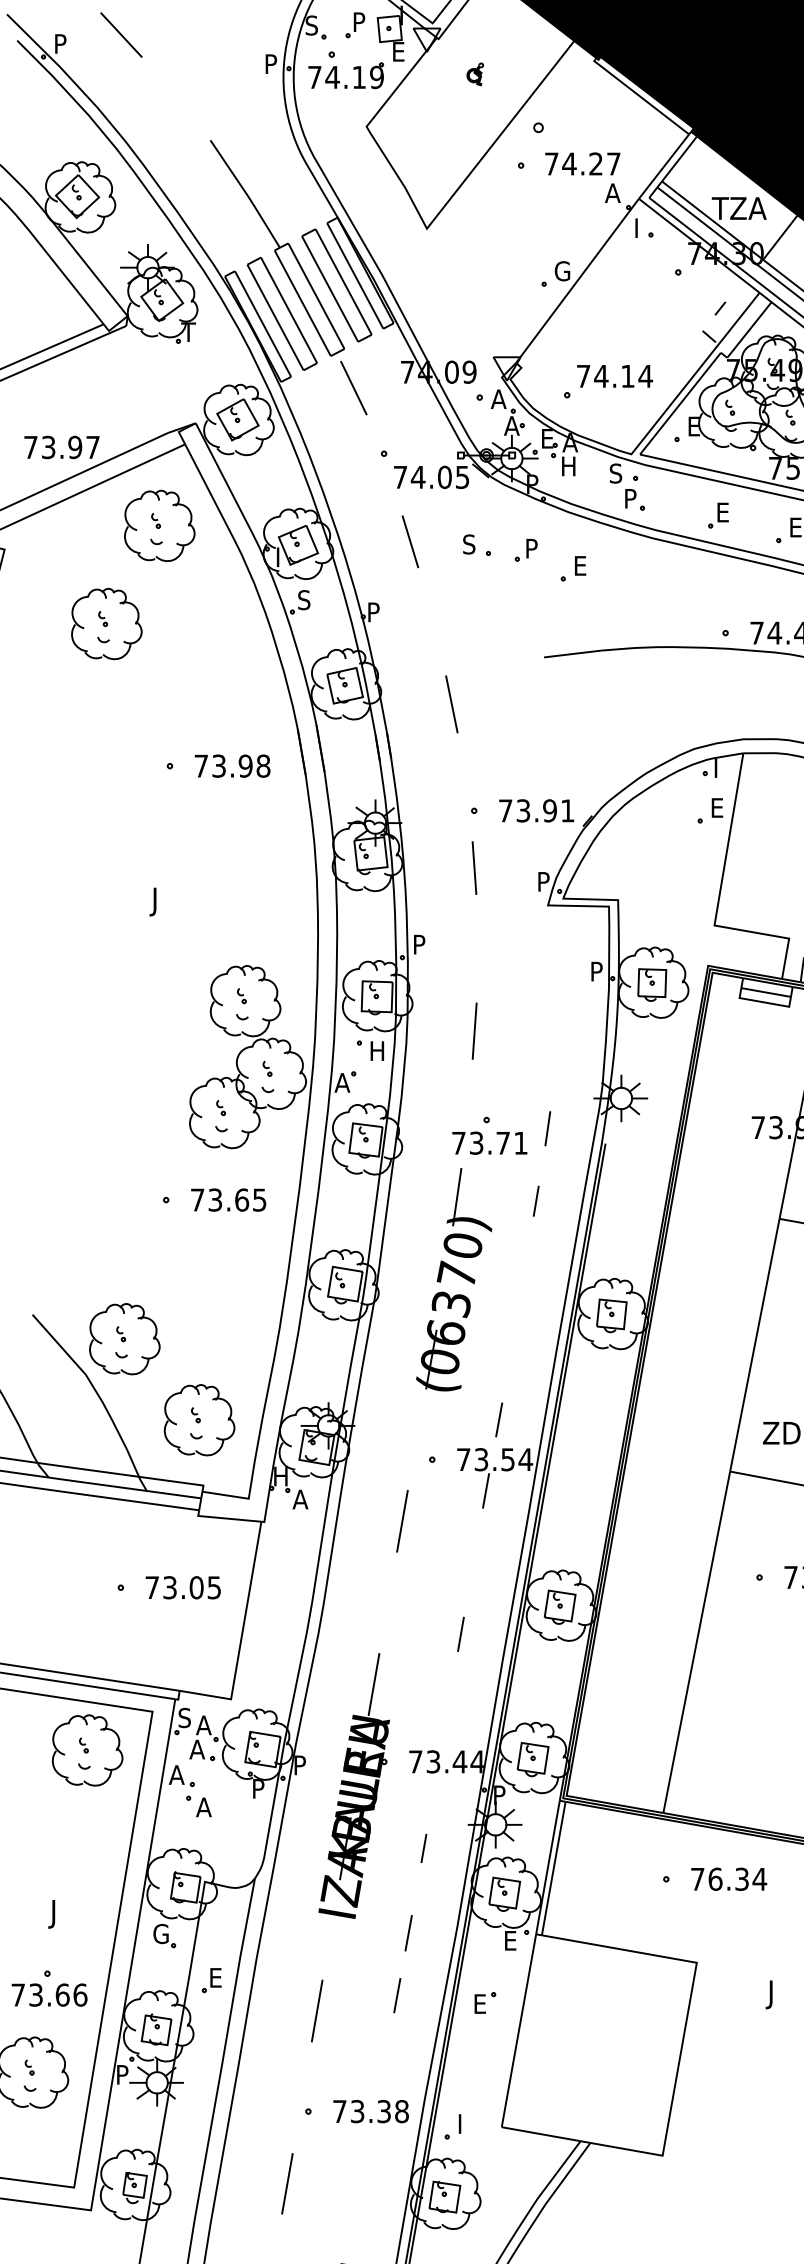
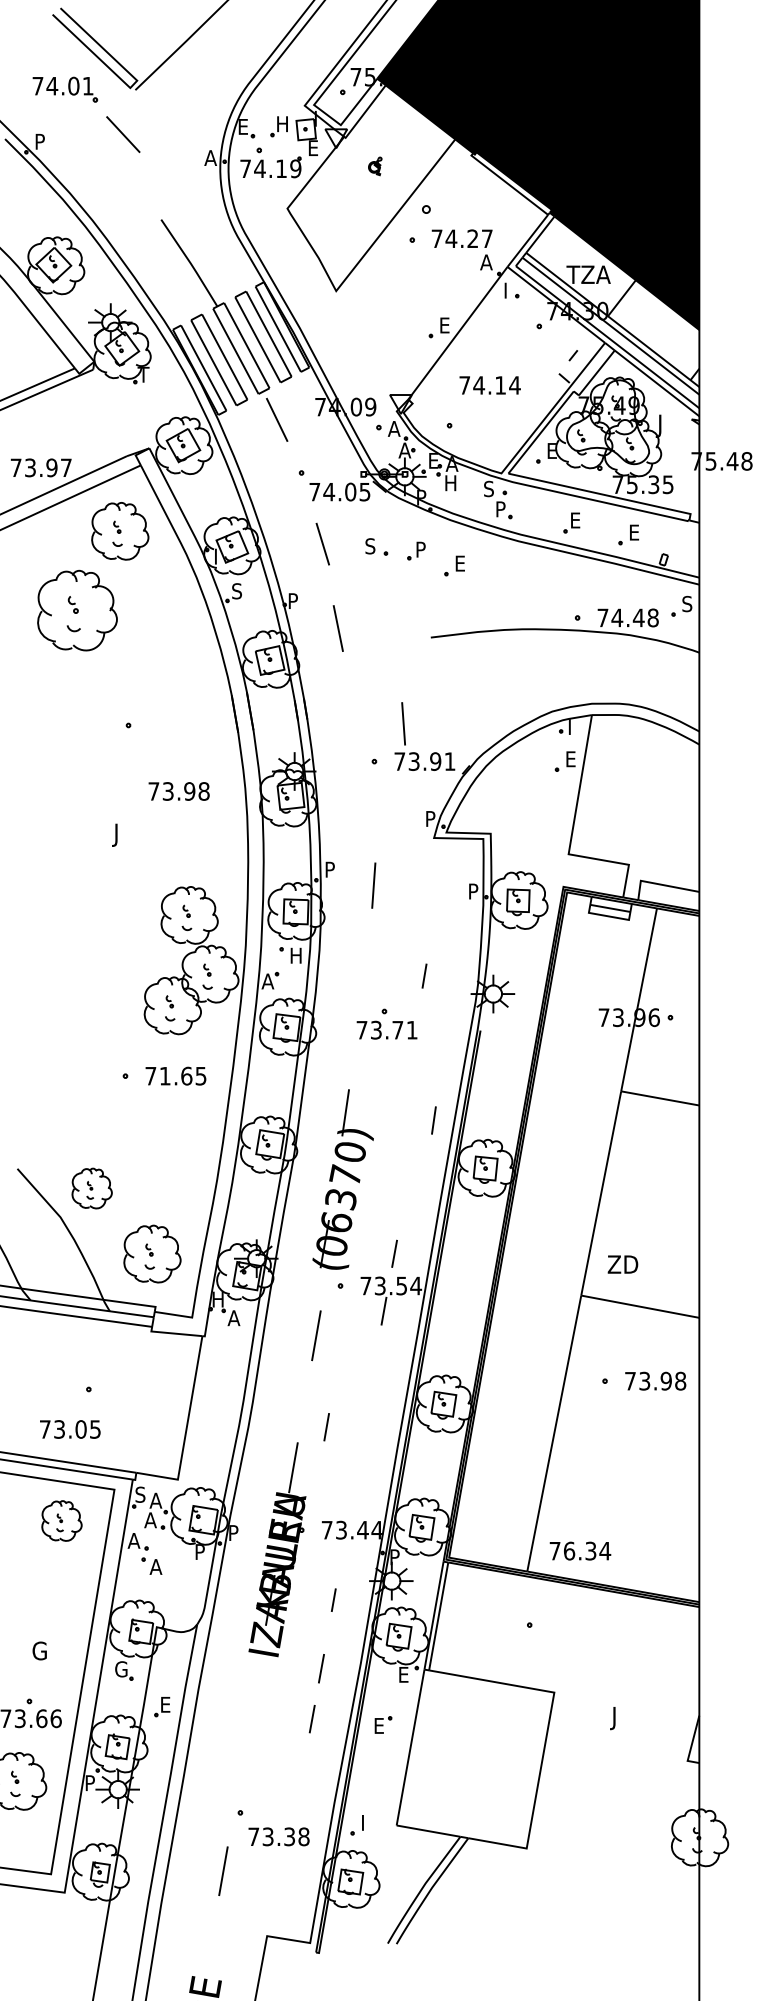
text: (361, 22) -> (283, 124), P -> H
text: (312, 25) -> (243, 126), S -> E
line: (121, 34) -> (123, 134), moved
text: (271, 63) -> (210, 157), P -> A
text: (562, 271) -> (445, 325), G -> E
text: (614, 376) -> (489, 385), moved
part: (106, 623) -> (77, 610), size x1.4
line: (450, 704) -> (337, 628), moved
text: (231, 766) -> (178, 791), moved
line: (474, 867) -> (403, 723), moved
line: (474, 1030) -> (373, 885), moved
line: (547, 1128) -> (433, 1120), moved
text: (214, 1199) -> (164, 1075), 73.65 -> 71.65
line: (536, 1200) -> (424, 975), moved
part: (453, 1279) -> (342, 1179), moved
part: (125, 1339) -> (92, 1188), size x0.7
text: (183, 1587) -> (70, 1429), moved
line: (460, 1634) -> (326, 1427), moved
part: (87, 1749) -> (61, 1520), size x0.7
text: (729, 1878) -> (580, 1550), moved
text: (58, 1914) -> (38, 1653), J -> G
line: (317, 2010) -> (247, 1731), removed
text: (370, 2111) -> (278, 1836), moved

